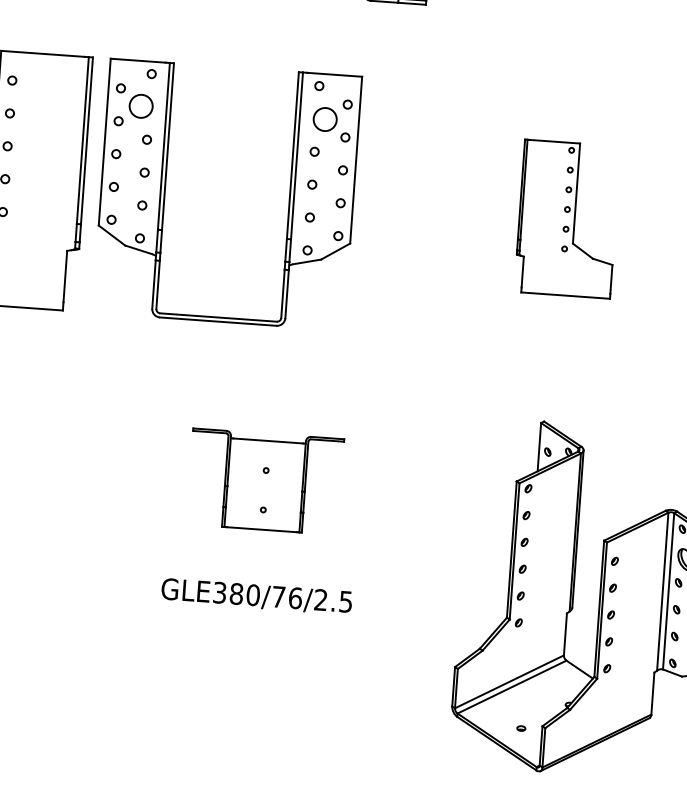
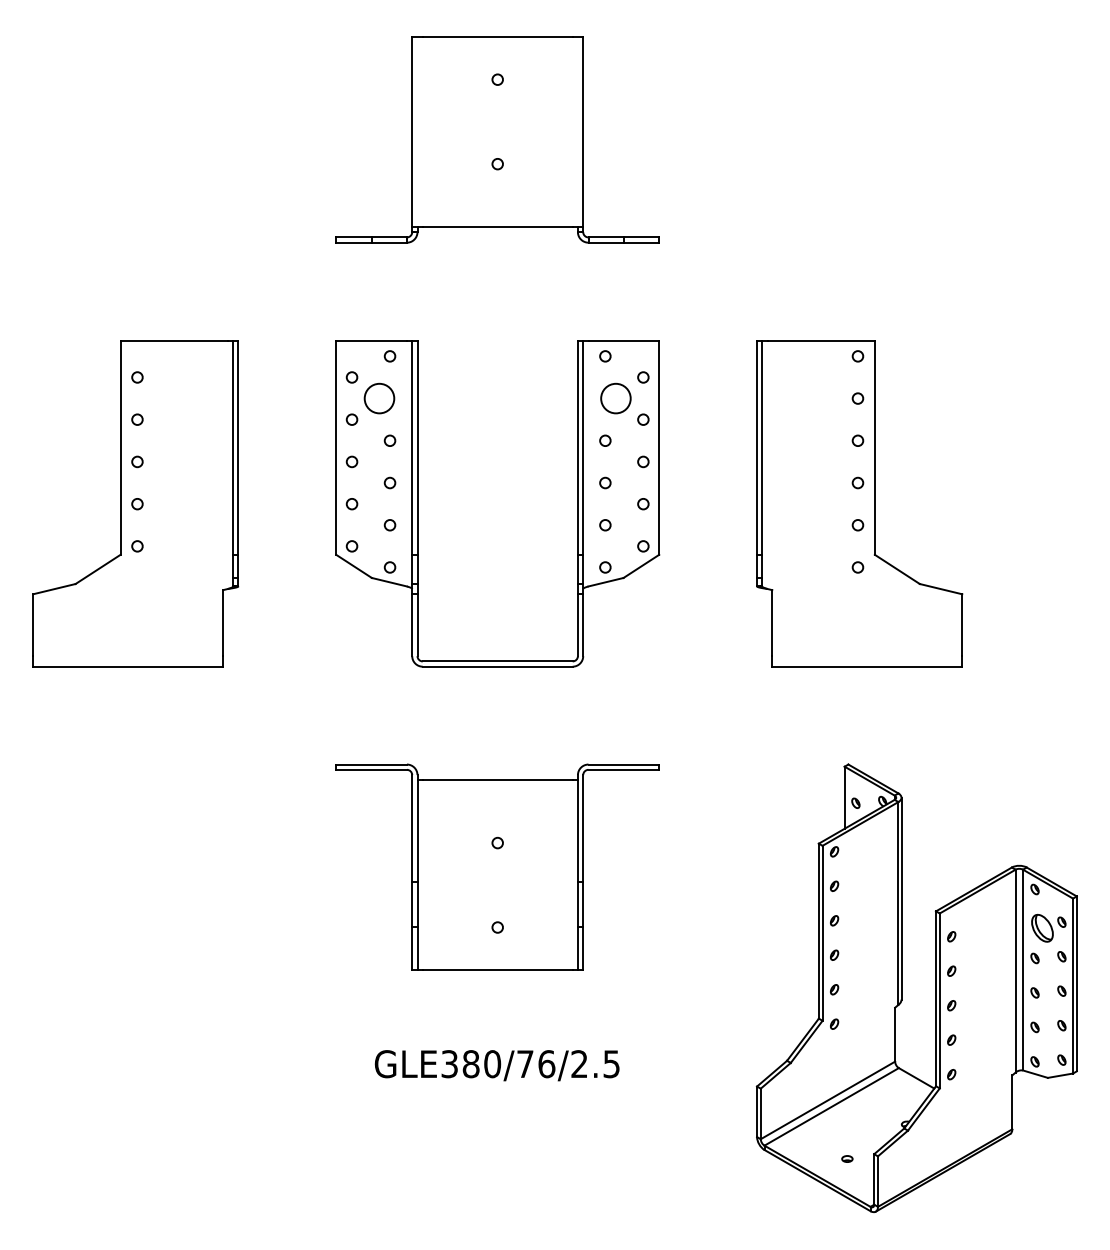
part: (165, 190) -> (418, 503), moved
part: (567, 218) -> (859, 503), size x1.67
part: (265, 481) -> (497, 866), size x1.67
text: (256, 596) -> (496, 1065), moved

